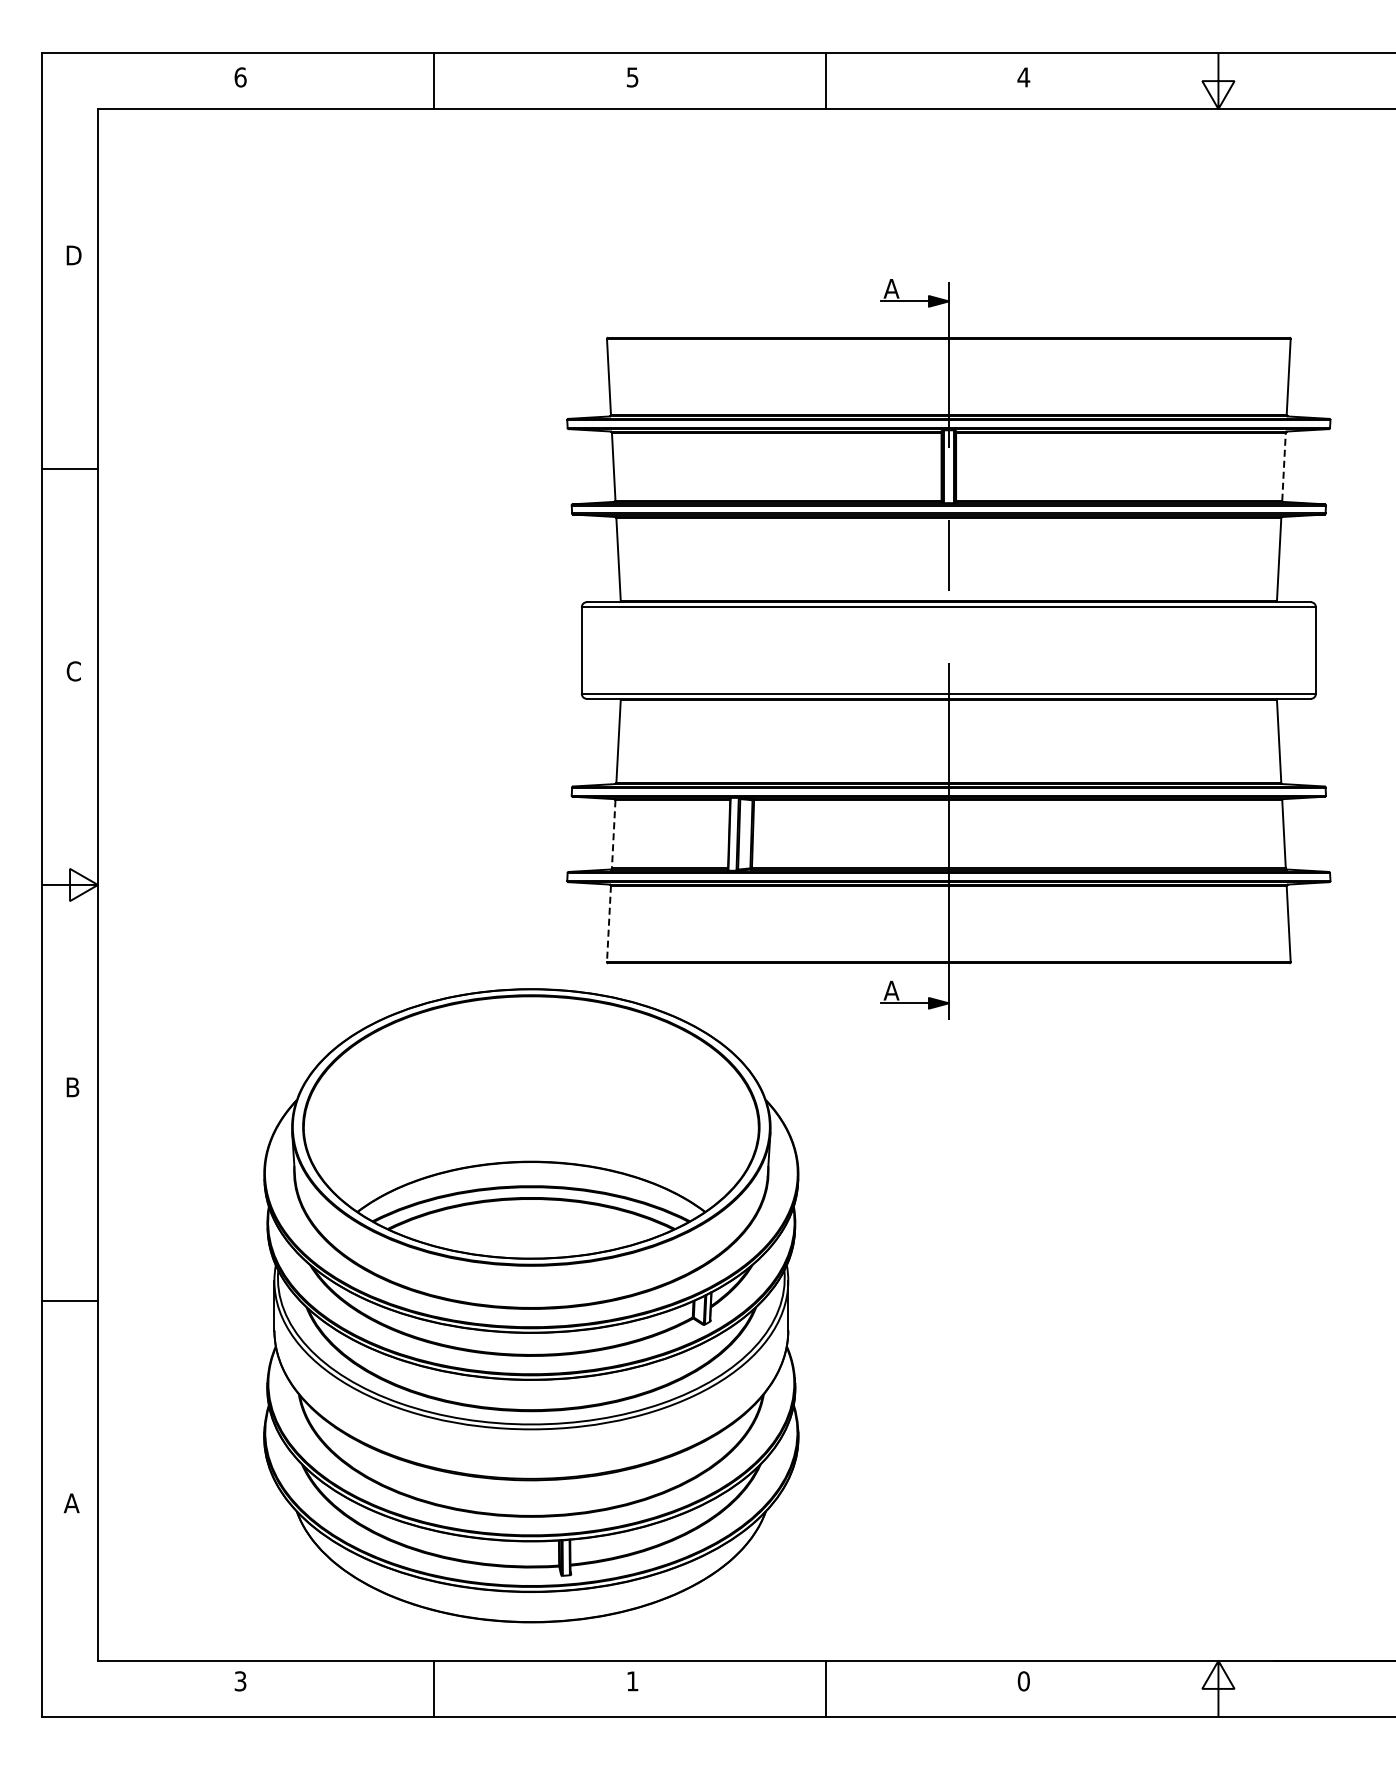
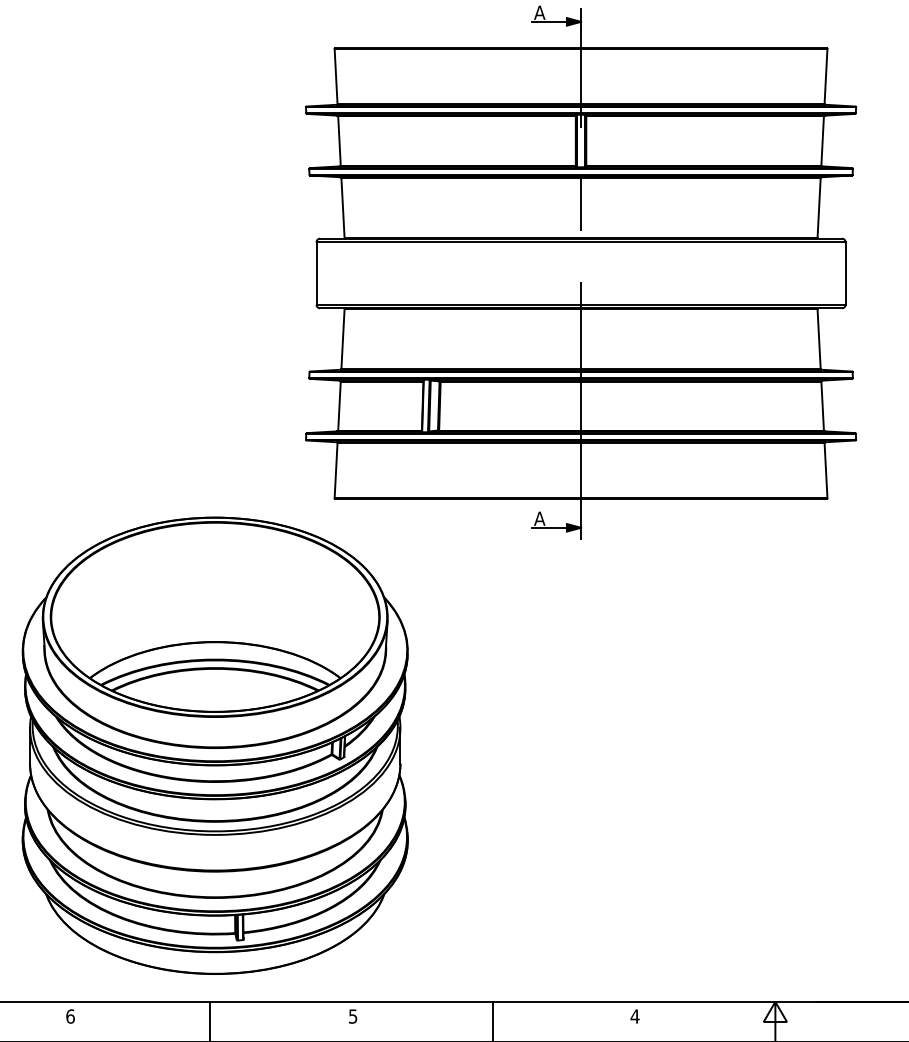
line: (1284, 466) -> (822, 140), dashed -> solid
line: (613, 834) -> (339, 406), dashed -> solid
line: (608, 924) -> (335, 471), dashed -> solid
part: (531, 1305) -> (215, 745), moved
text: (240, 1681) -> (70, 1016), 3 -> 6
text: (632, 1681) -> (353, 1016), 1 -> 5
text: (1023, 1681) -> (634, 1016), 0 -> 4

